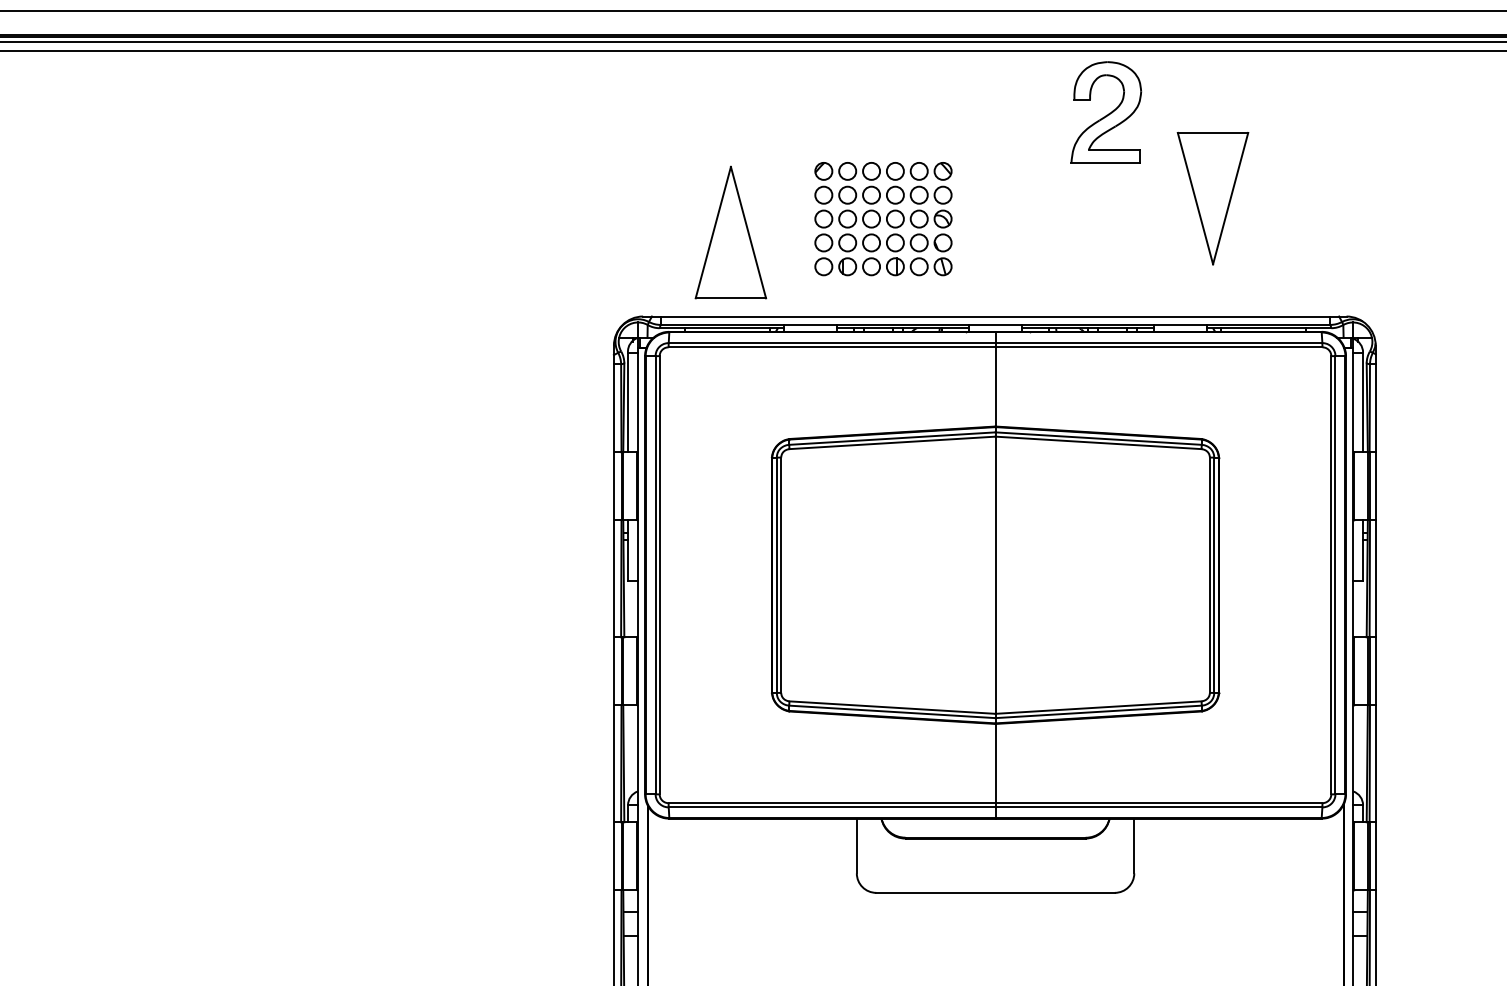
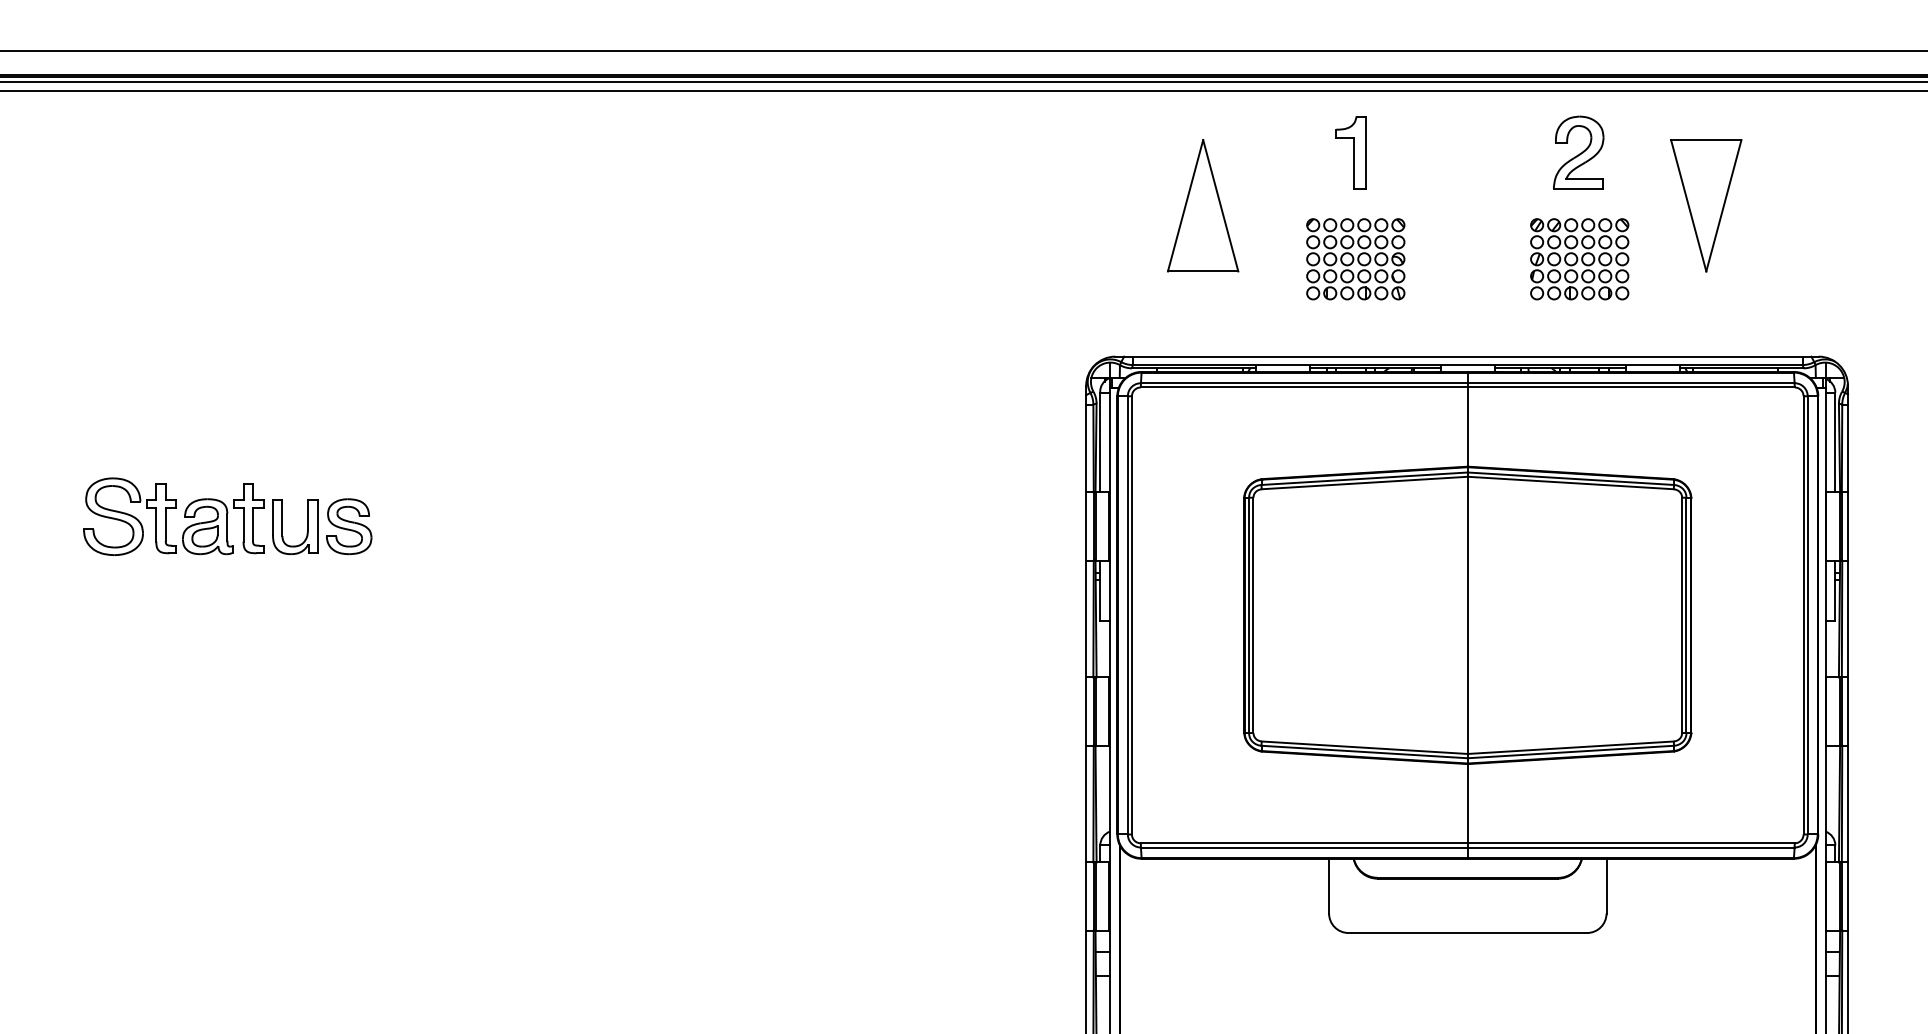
part: (878, 112) -> (1350, 152), added
part: (1106, 112) -> (1578, 152), size x0.71
part: (1213, 198) -> (1706, 205), moved
part: (883, 219) -> (1355, 259), size x0.71
part: (1107, 219) -> (1579, 259), added
part: (731, 232) -> (1203, 205), moved

